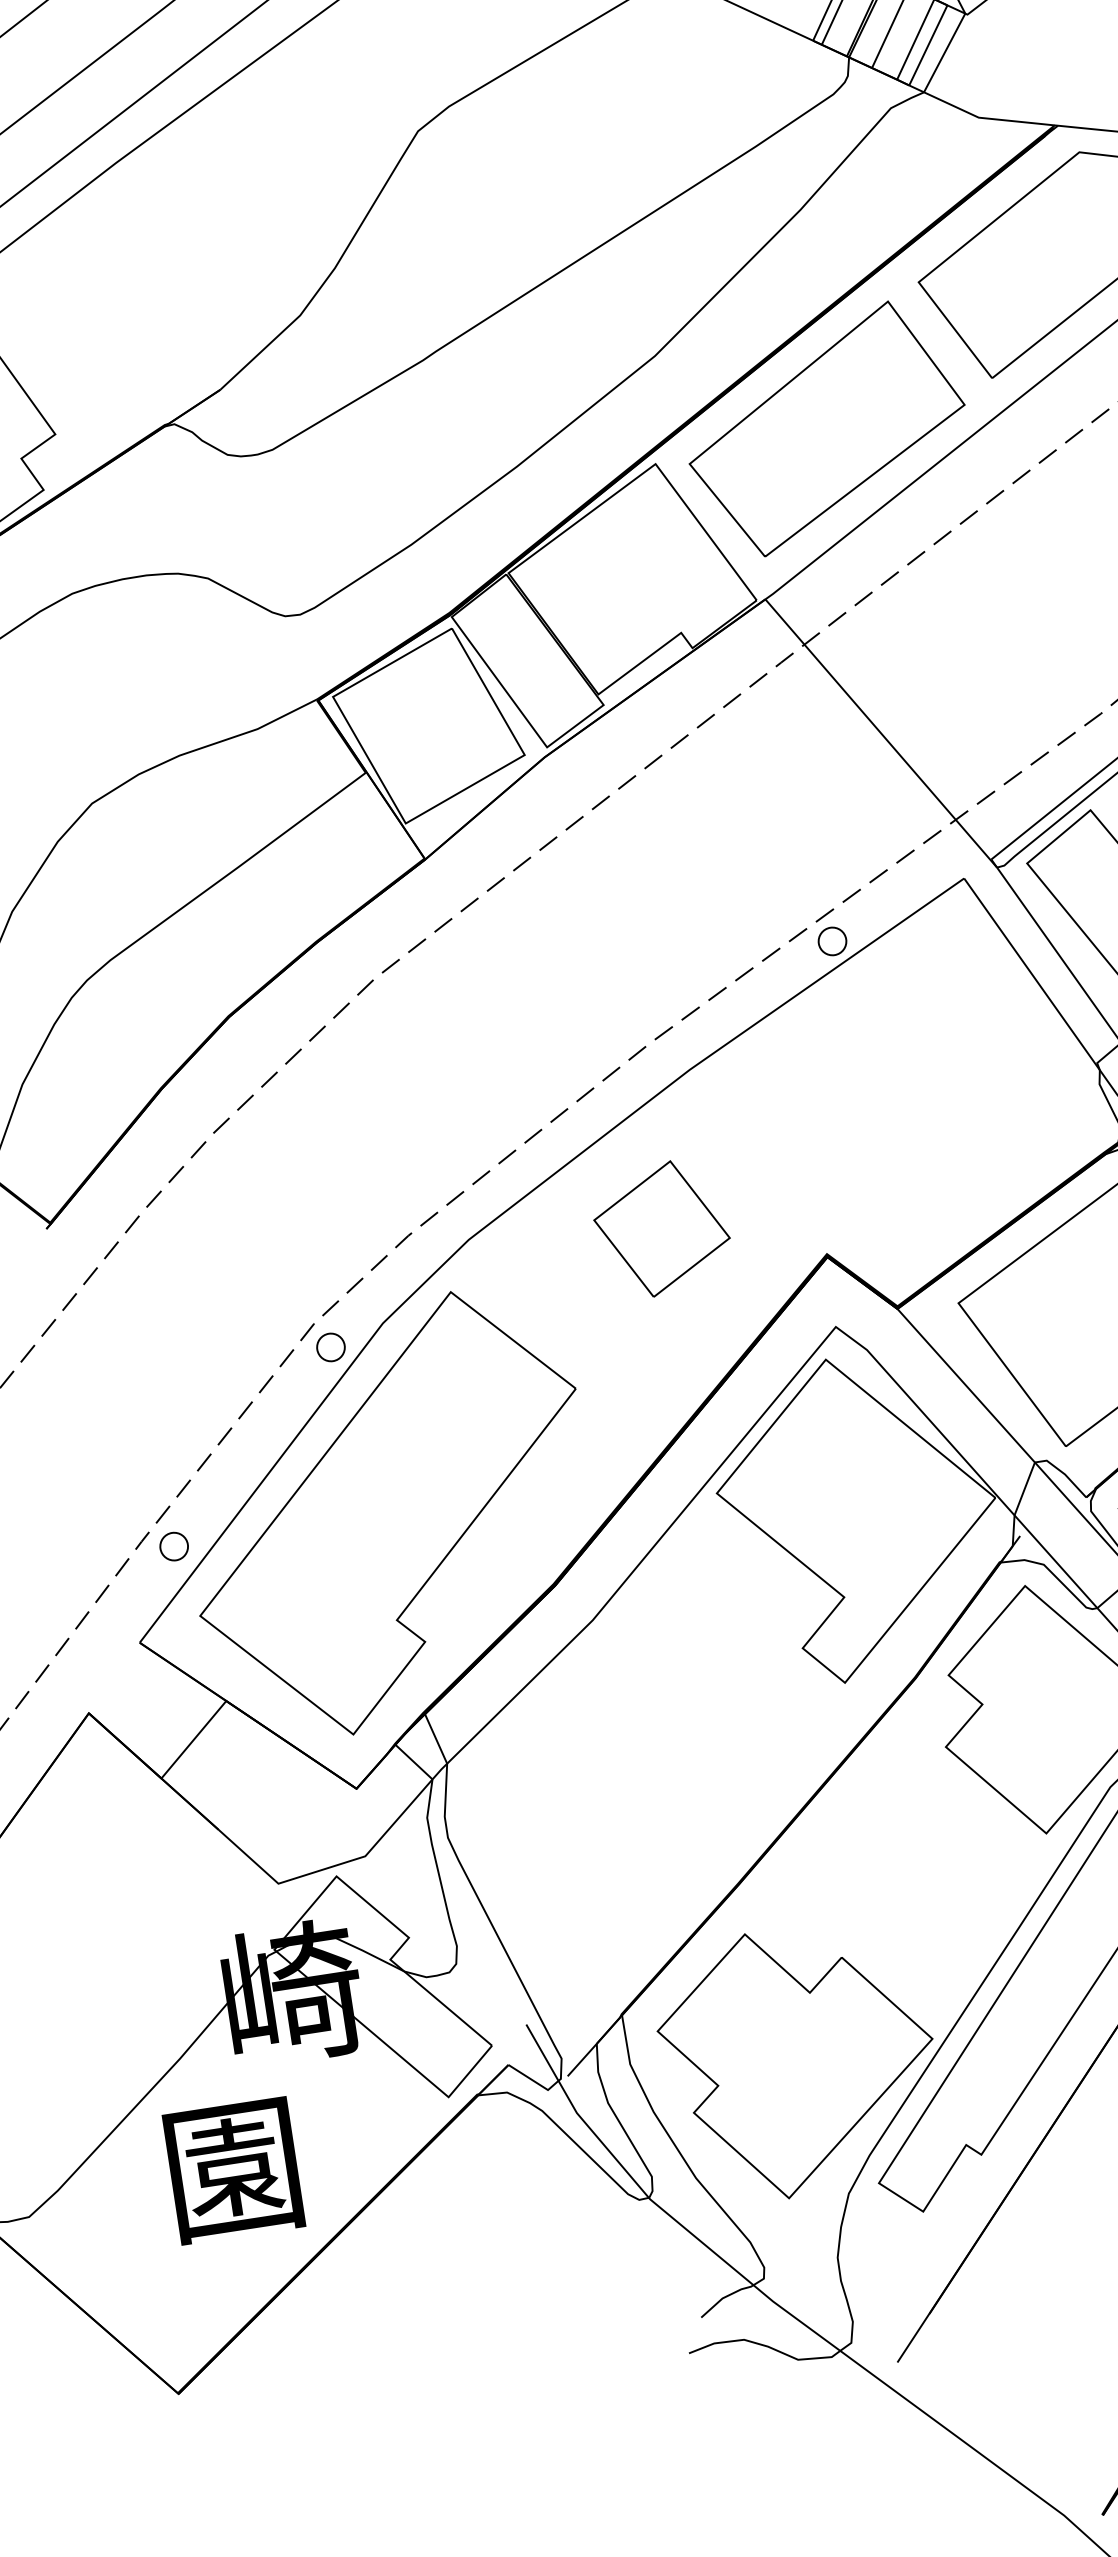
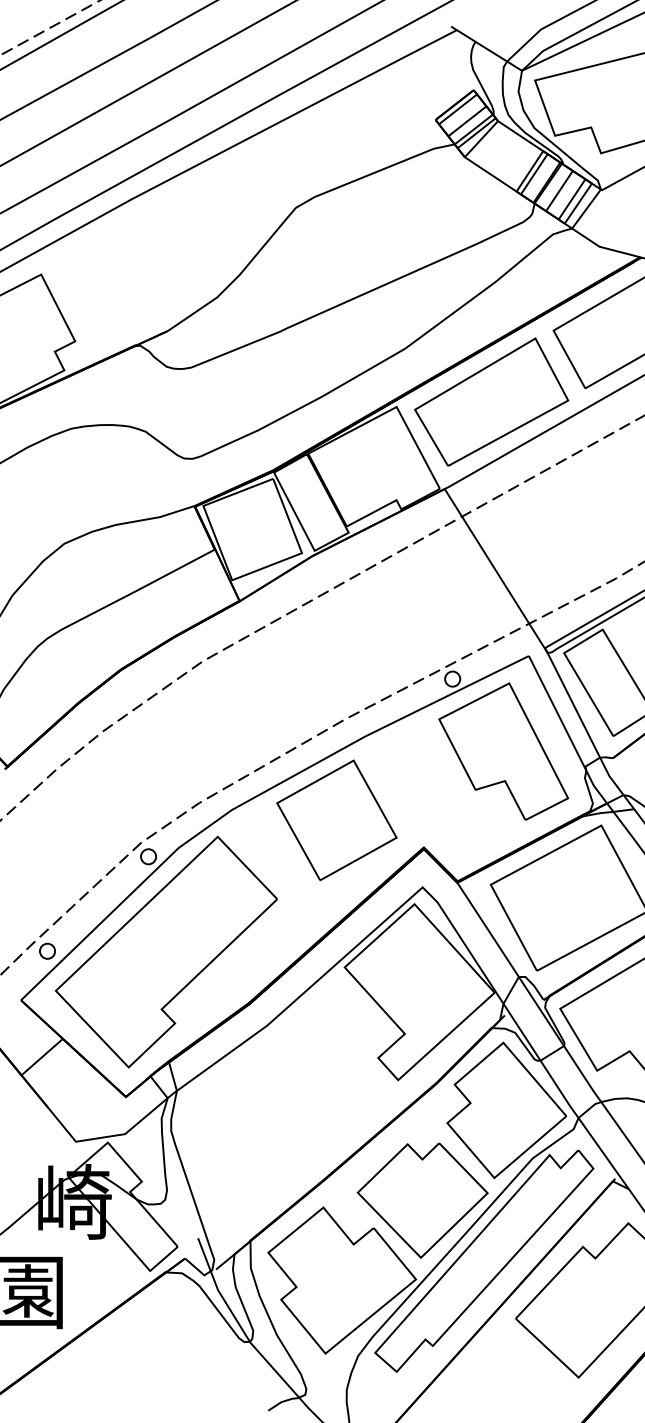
part: (944, 1058) -> (503, 751), added
part: (660, 1227) -> (336, 819), size x1.67
part: (922, 1894) -> (422, 1200), added

